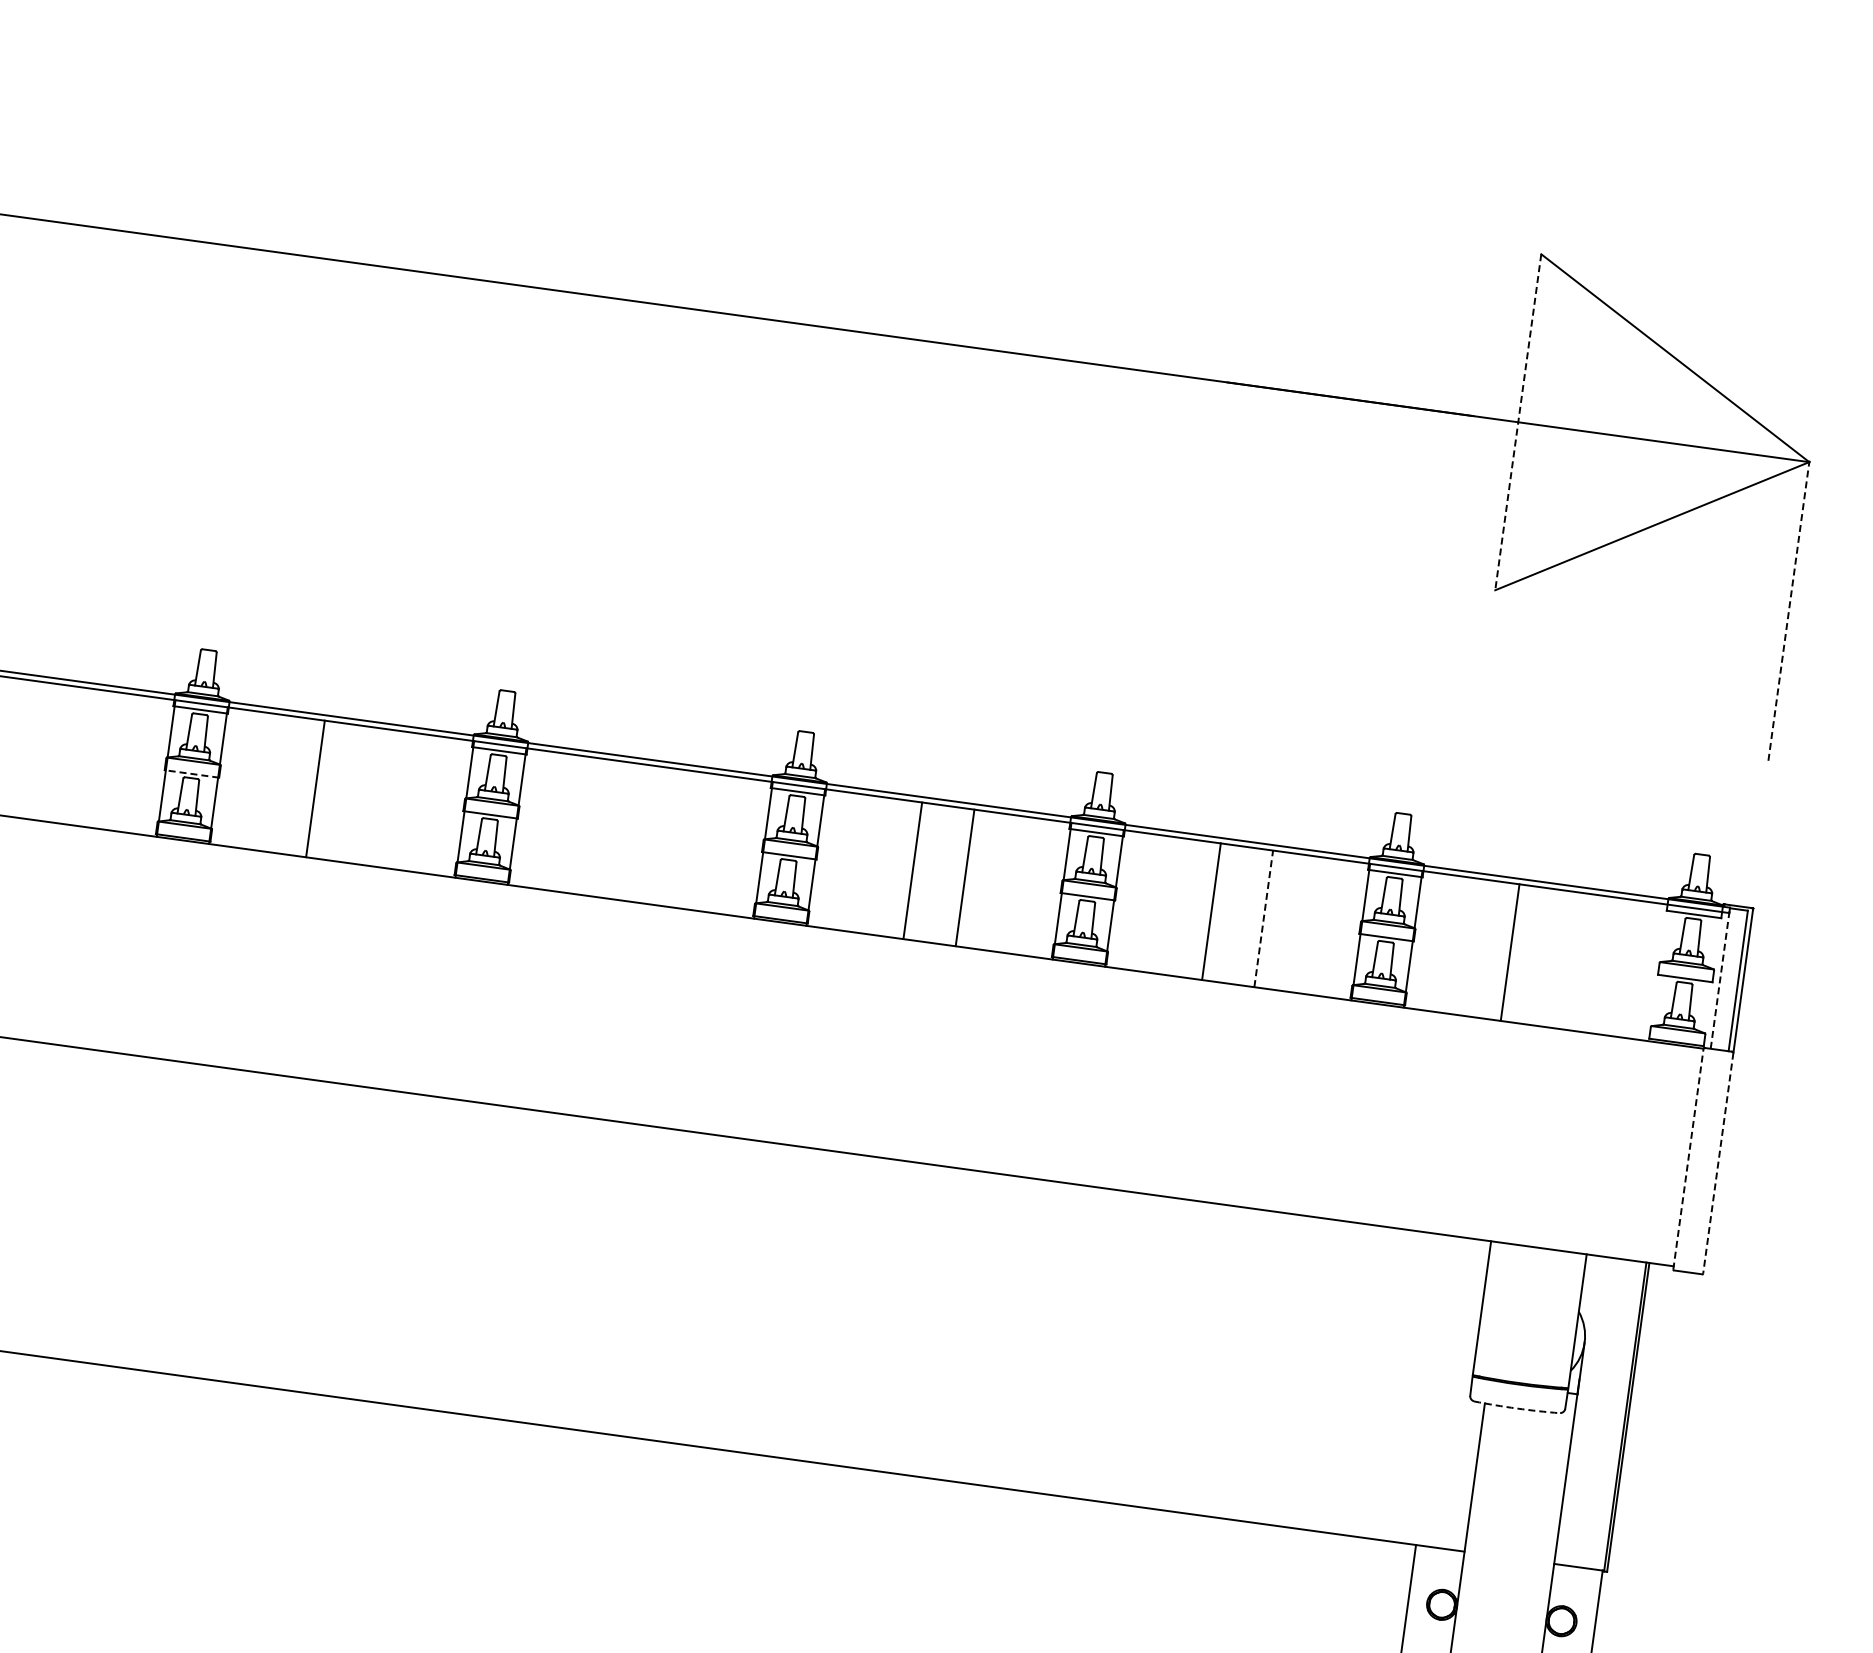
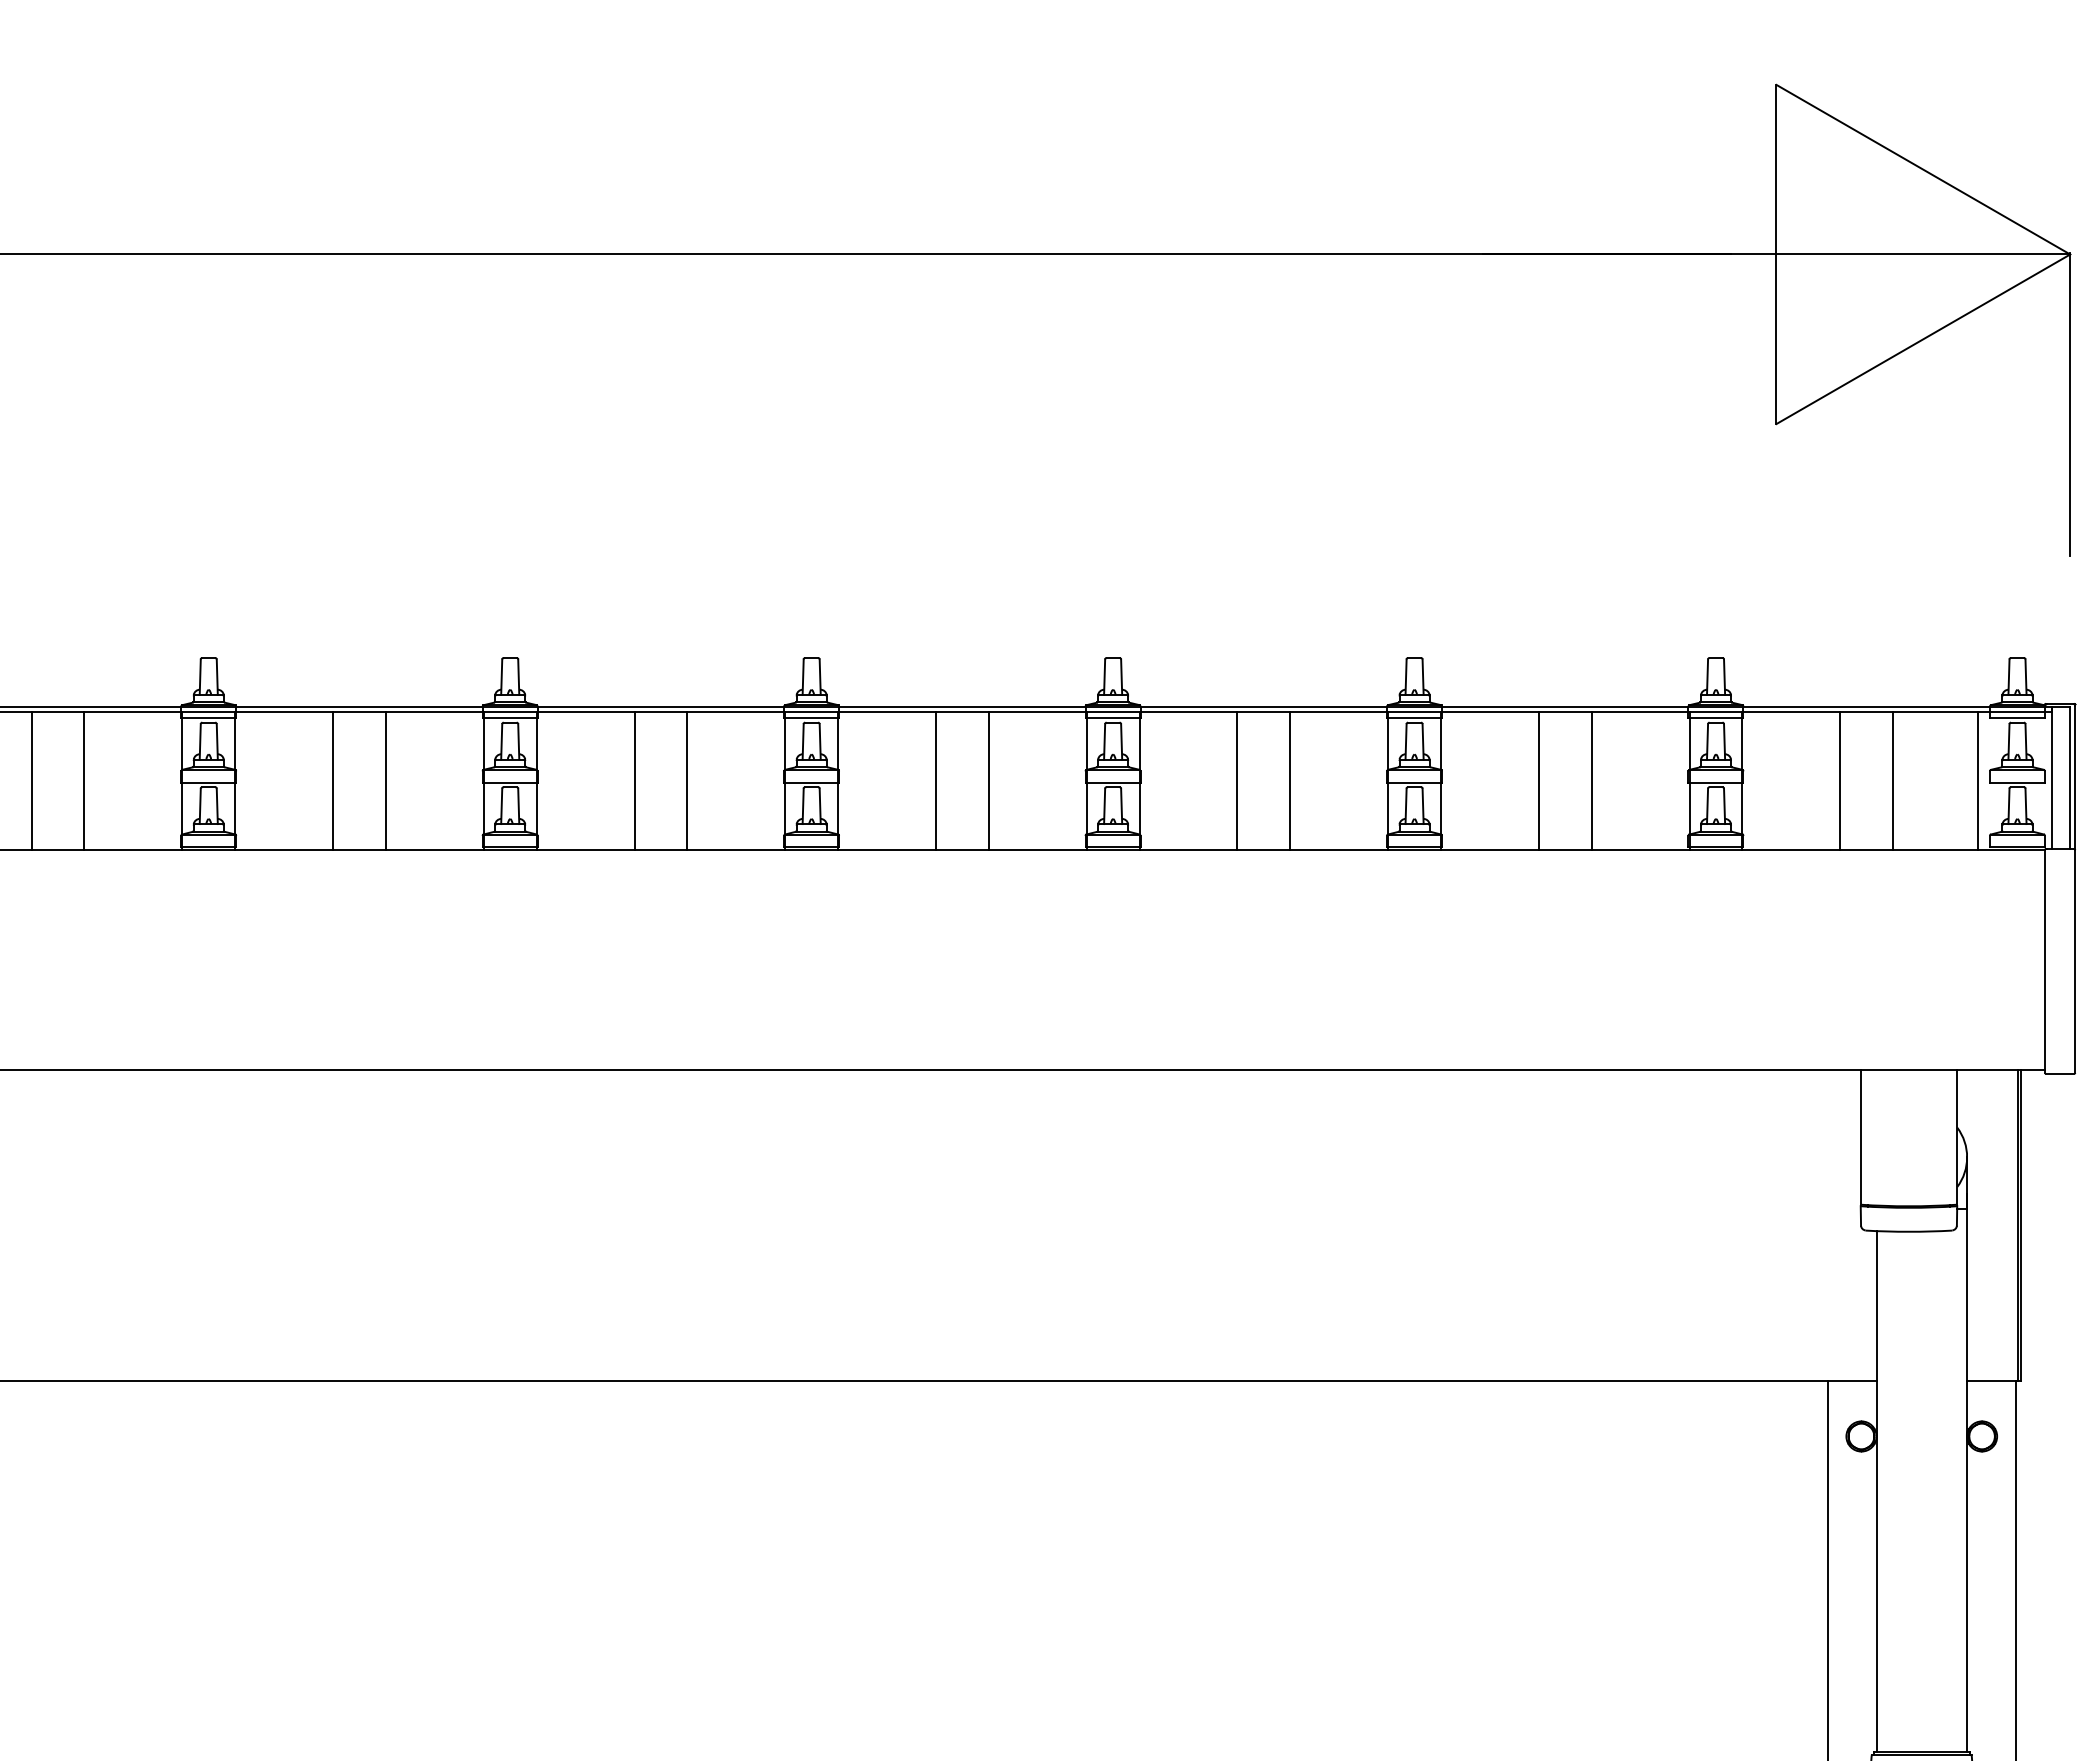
line: (1518, 422) -> (1776, 254), dashed -> solid
line: (1789, 609) -> (2070, 403), dashed -> solid
line: (17, 747) -> (333, 780), added
line: (68, 754) -> (385, 780), added
line: (192, 773) -> (510, 782), dashed -> solid
line: (367, 795) -> (687, 780), added
line: (614, 829) -> (936, 780), added
line: (666, 836) -> (988, 780), added
line: (1263, 918) -> (1591, 780), dashed -> solid
line: (1562, 959) -> (1893, 780), added
line: (1646, 970) -> (1977, 780), added
line: (1720, 978) -> (2052, 778), dashed -> solid
line: (1688, 1159) -> (2045, 961), dashed -> solid
line: (1718, 1163) -> (2075, 961), dashed -> solid
arc: (1516, 1408) -> (1908, 1231), dashed -> solid

